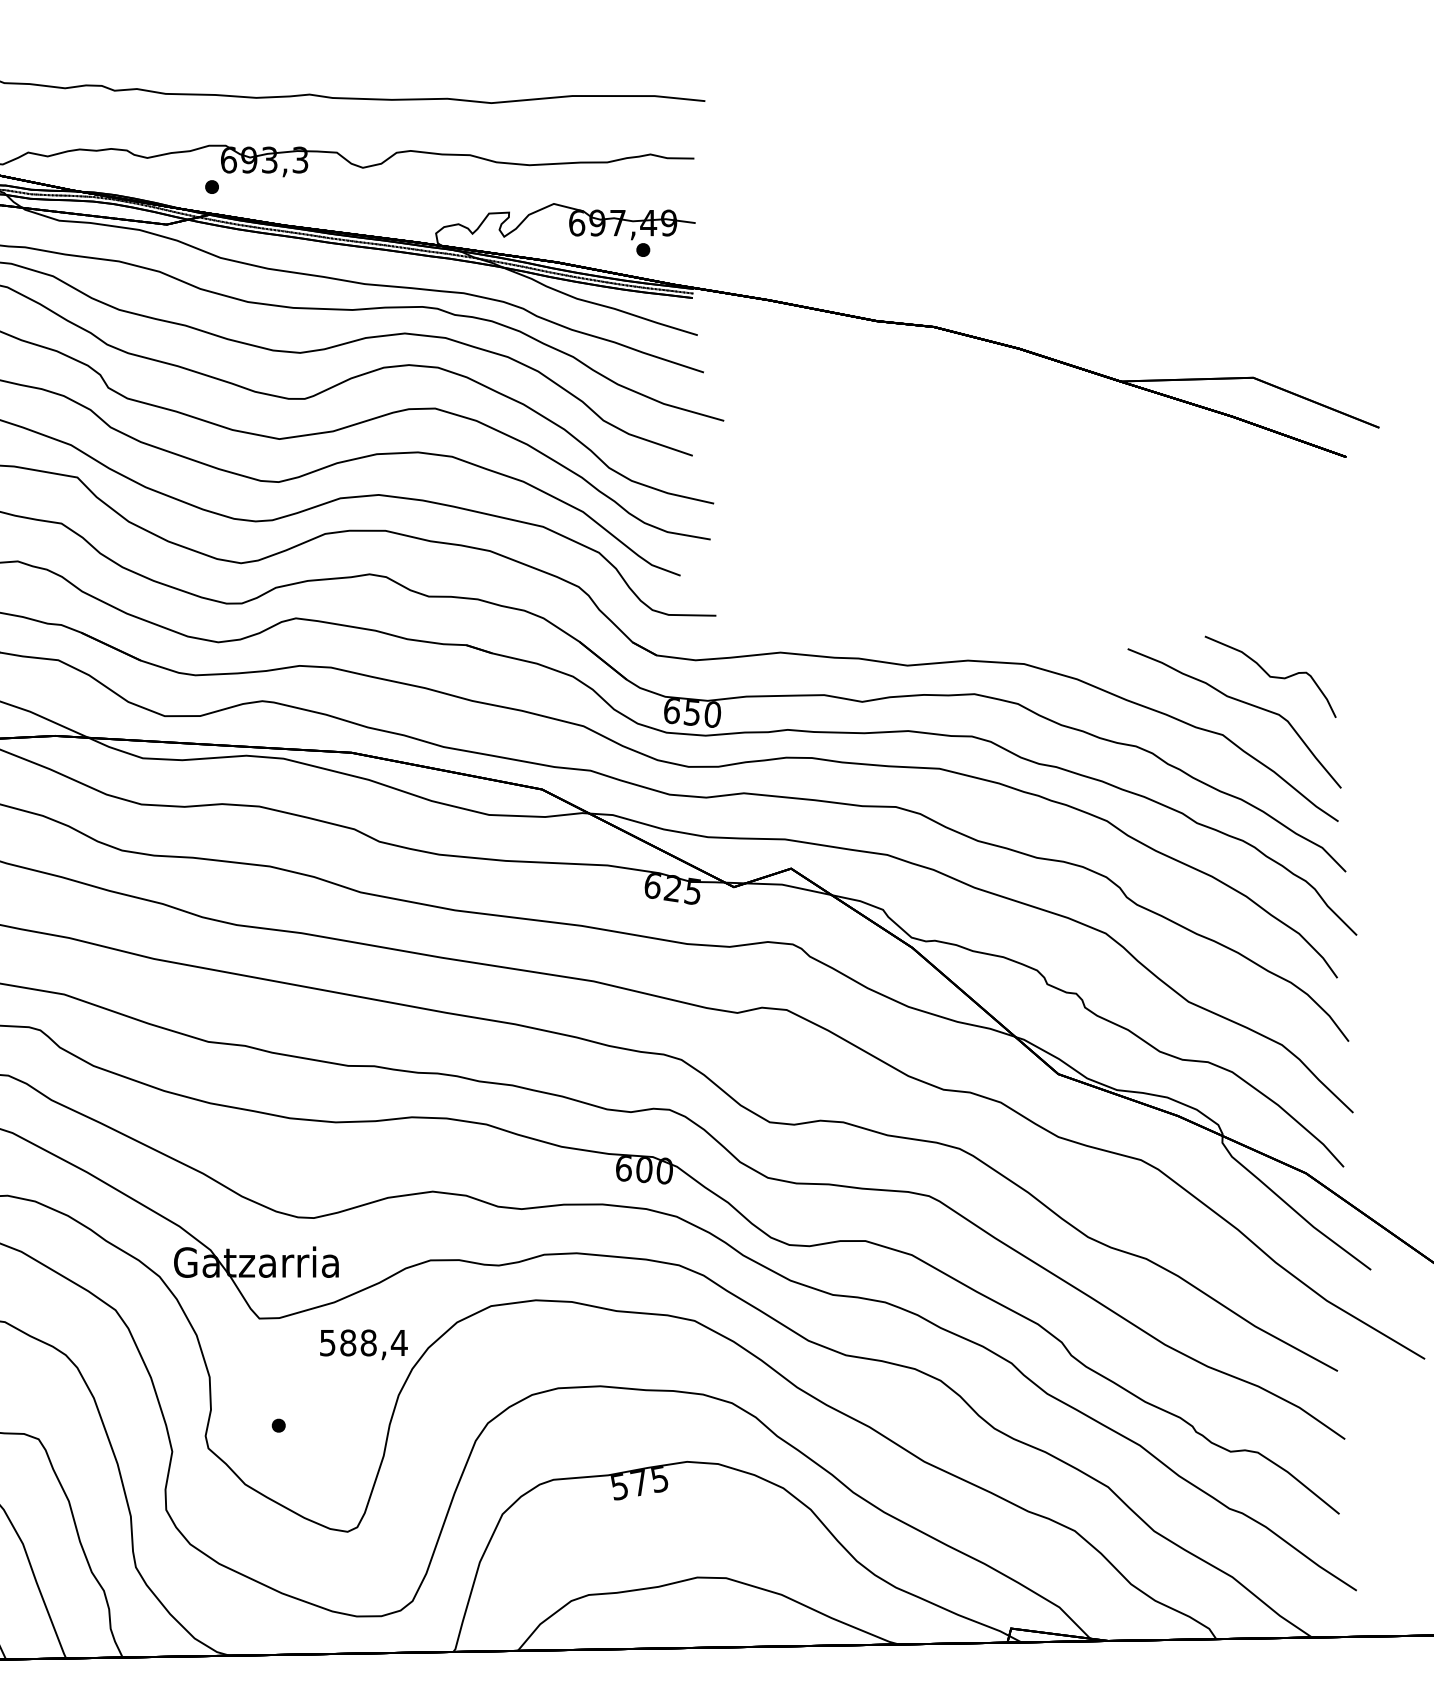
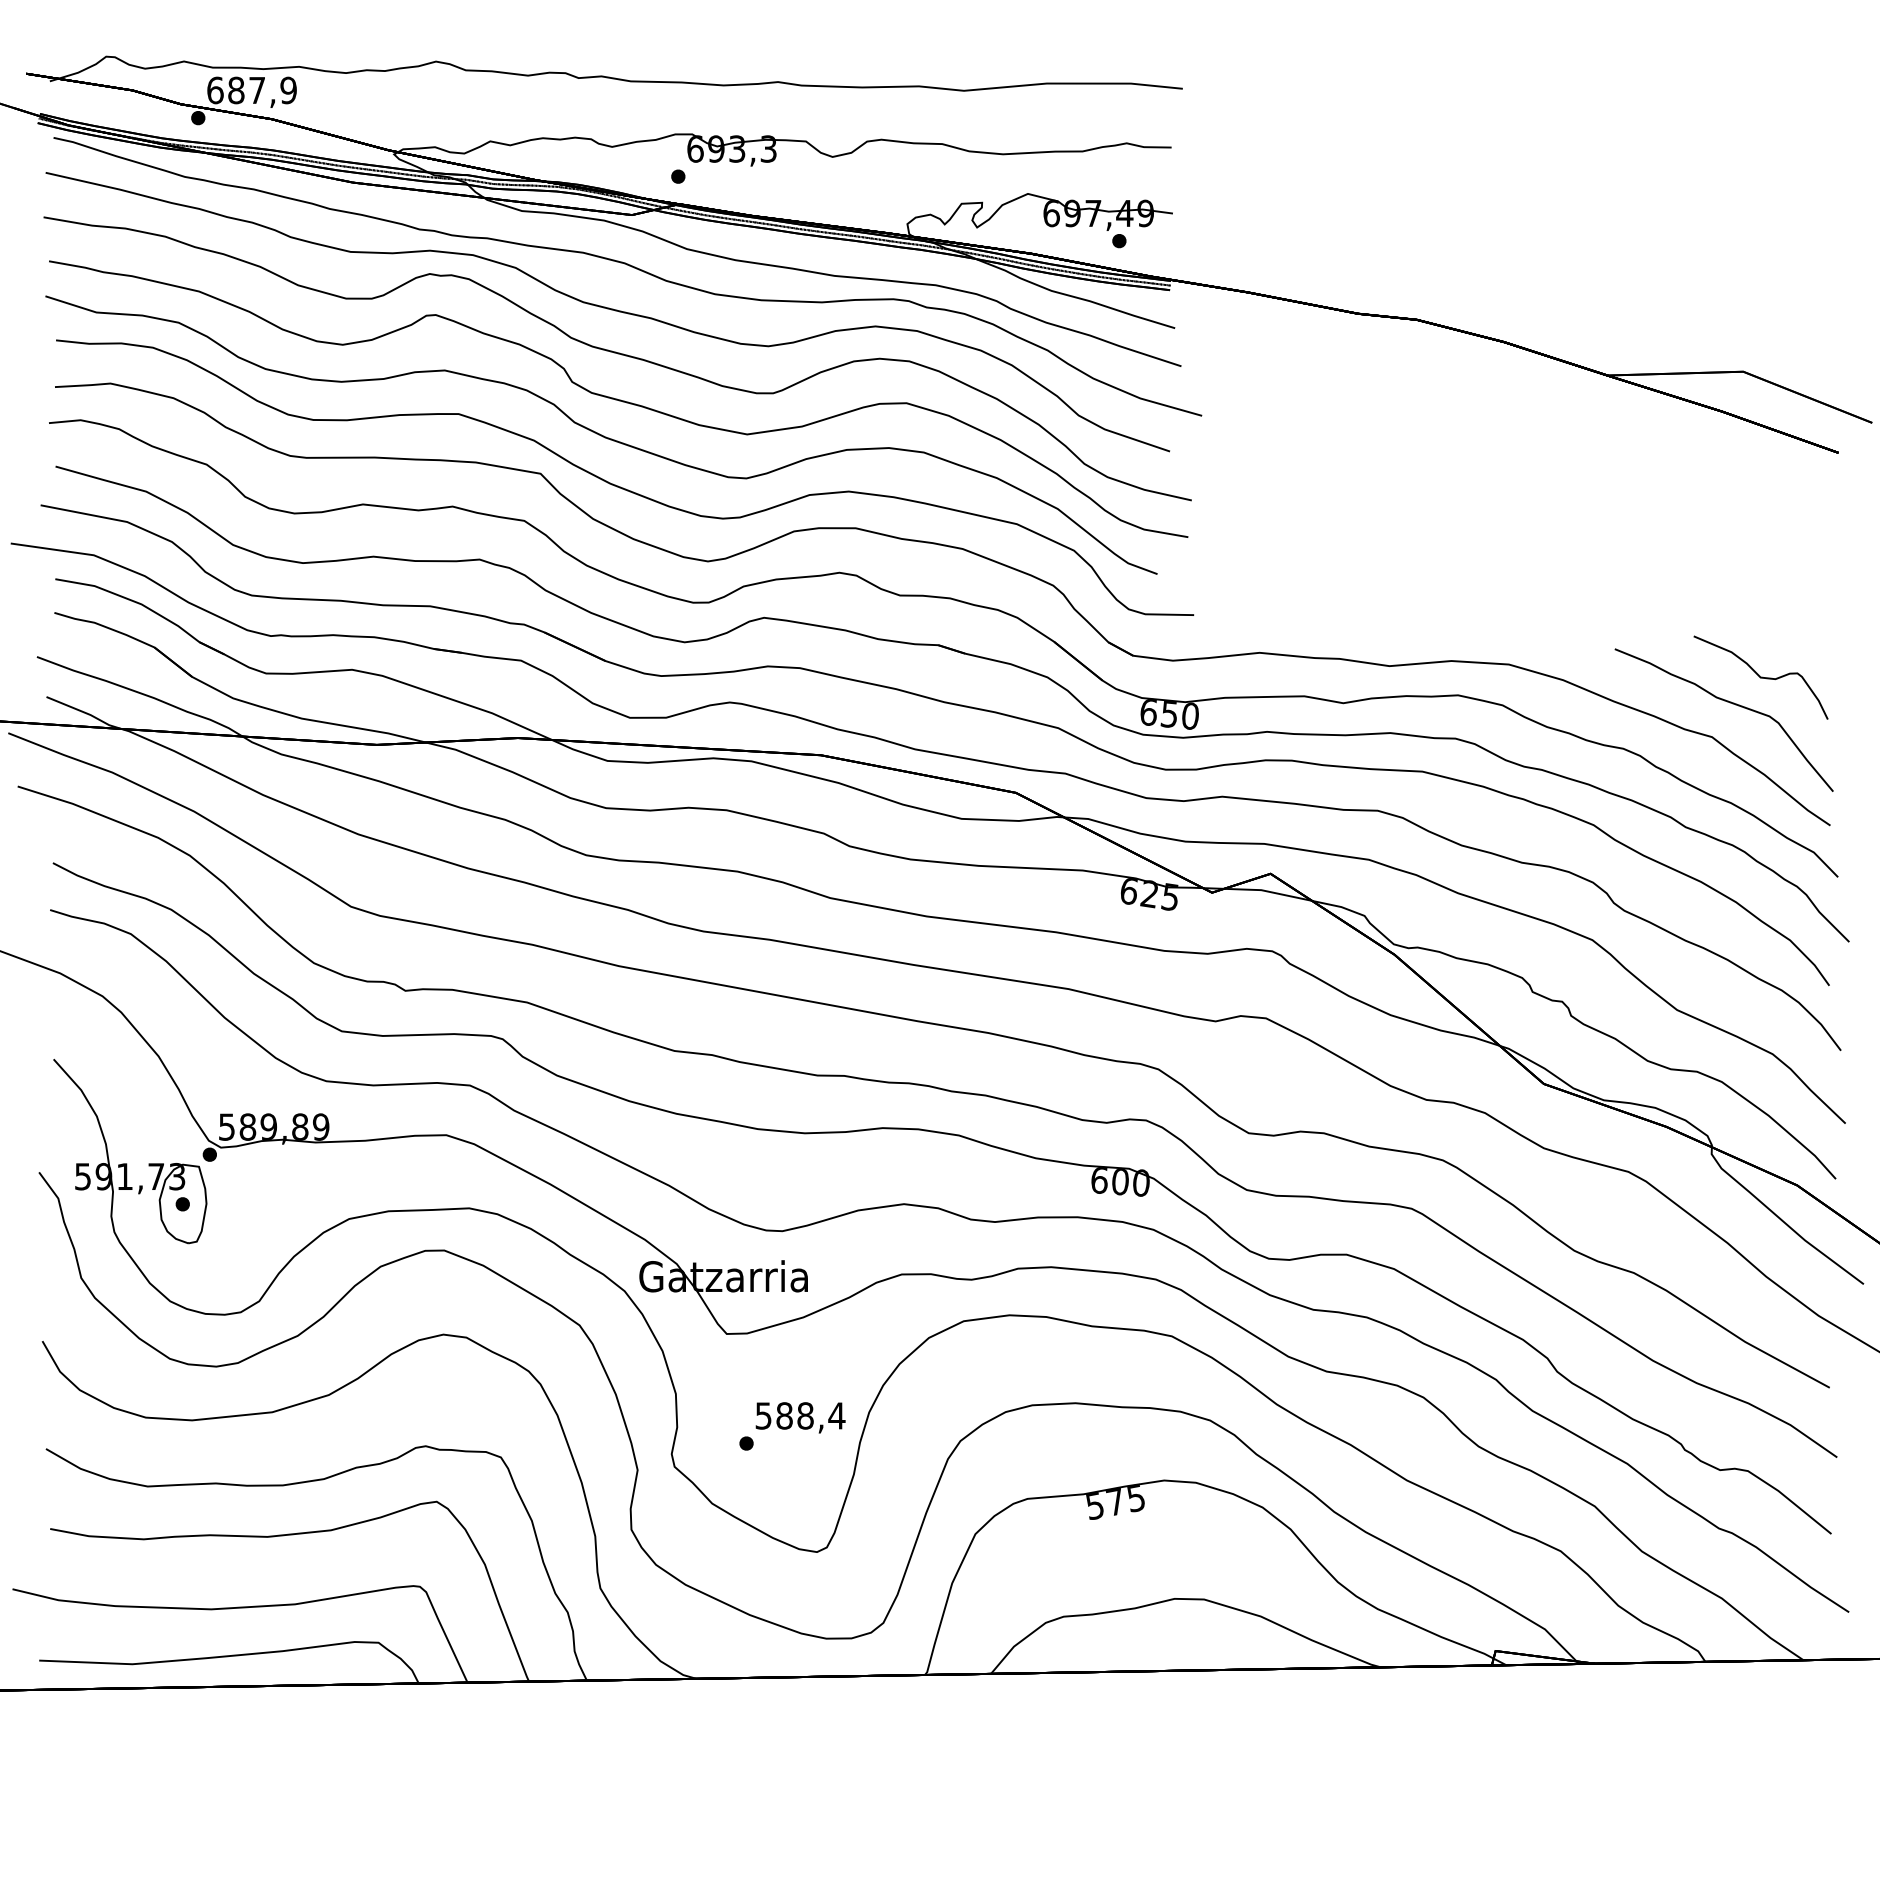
text: (363, 1344) -> (800, 1417), moved

